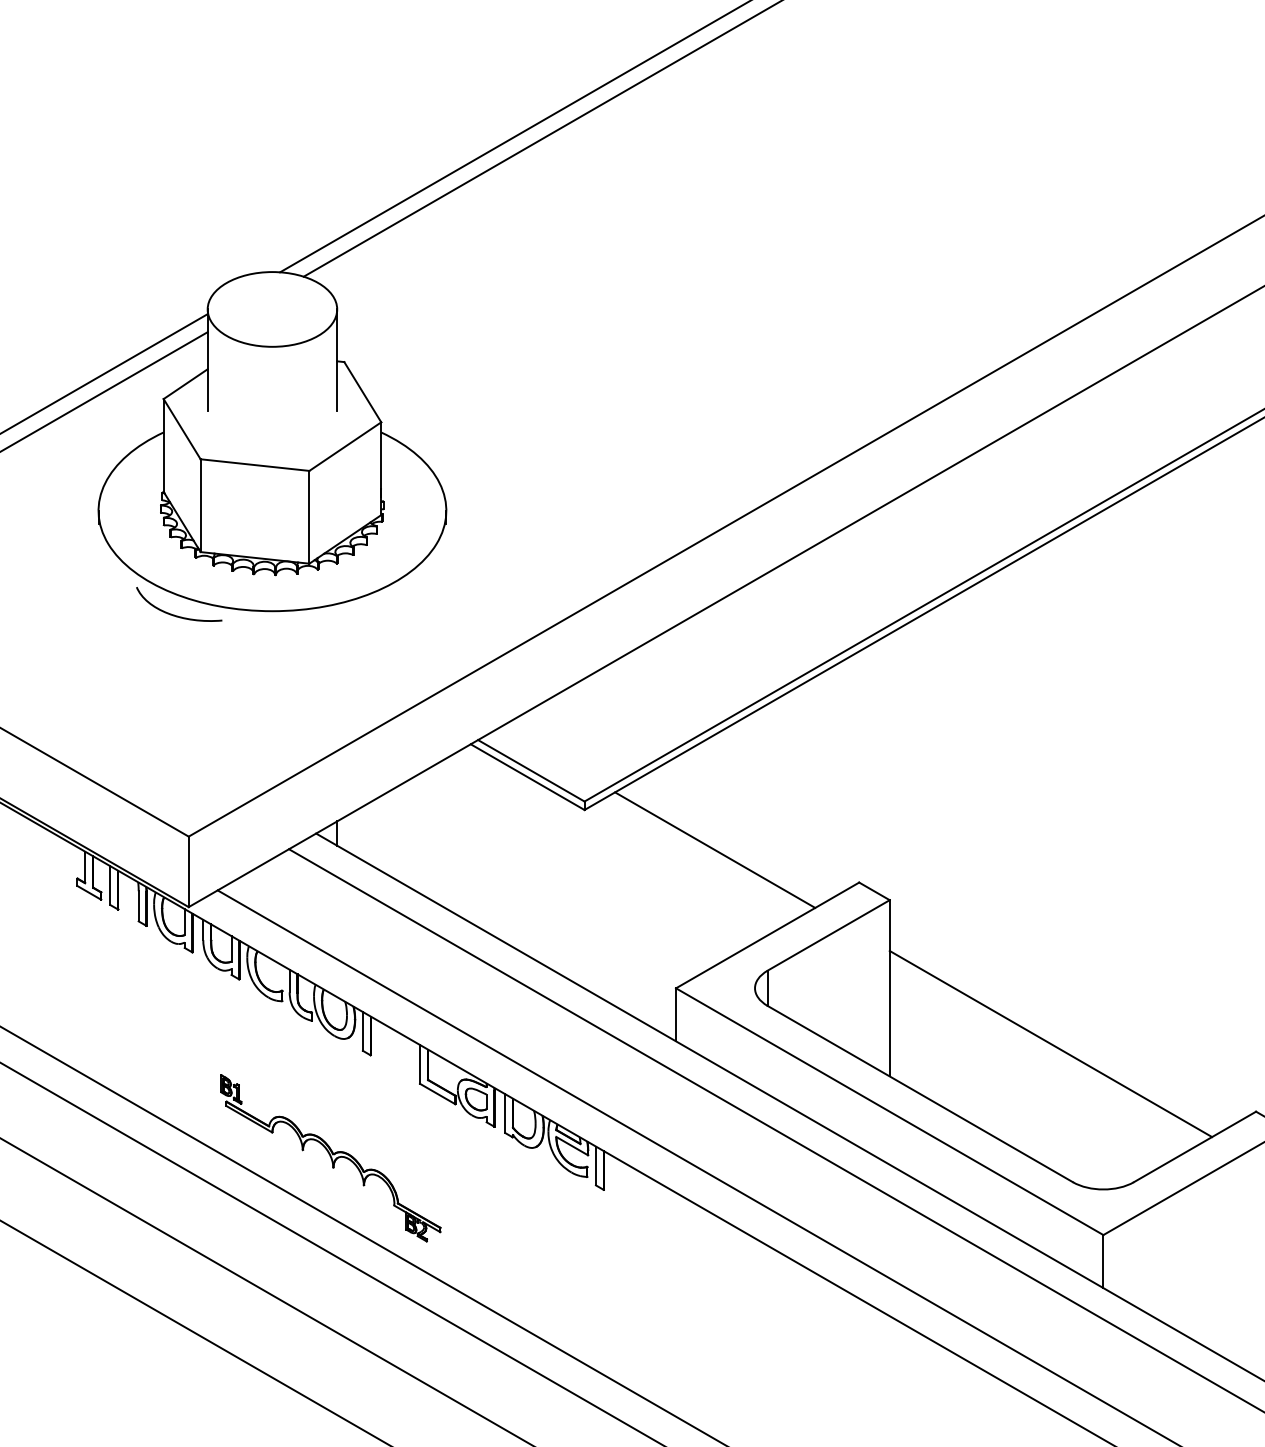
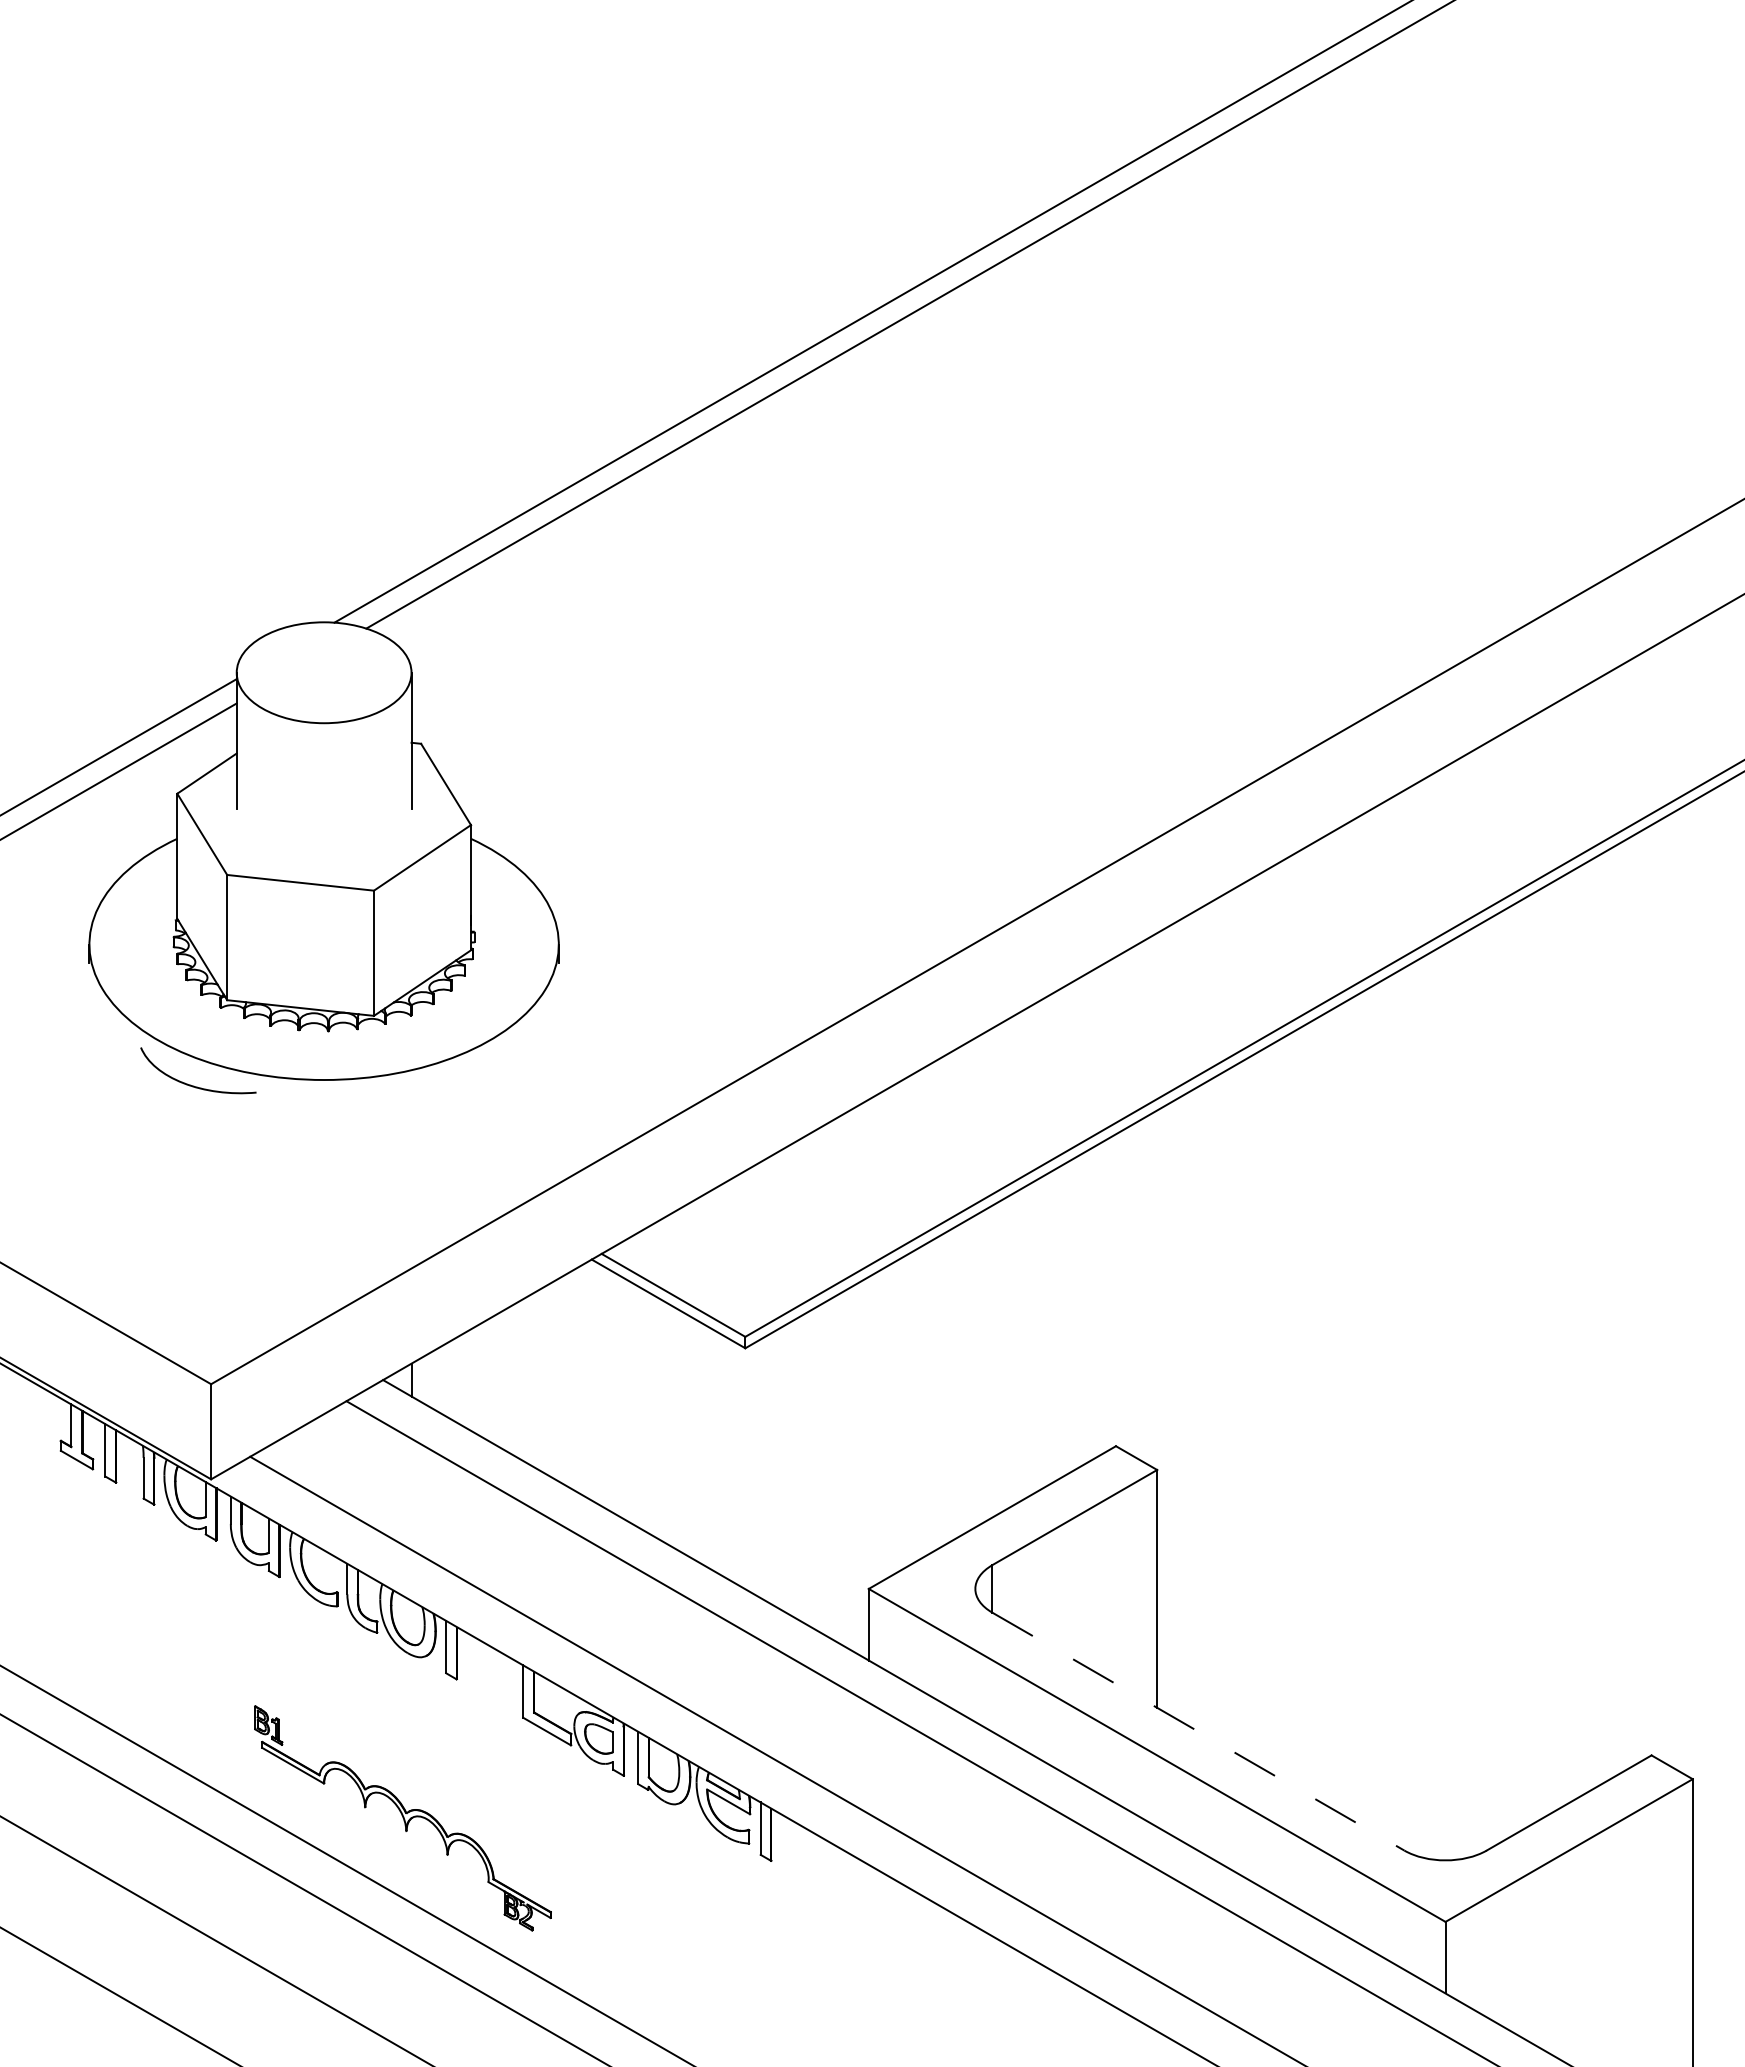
line: (715, 850) -> (921, 1402), removed
line: (1050, 1043) -> (1374, 1663), removed
line: (920, 1093) -> (1198, 1731), solid -> dashed

